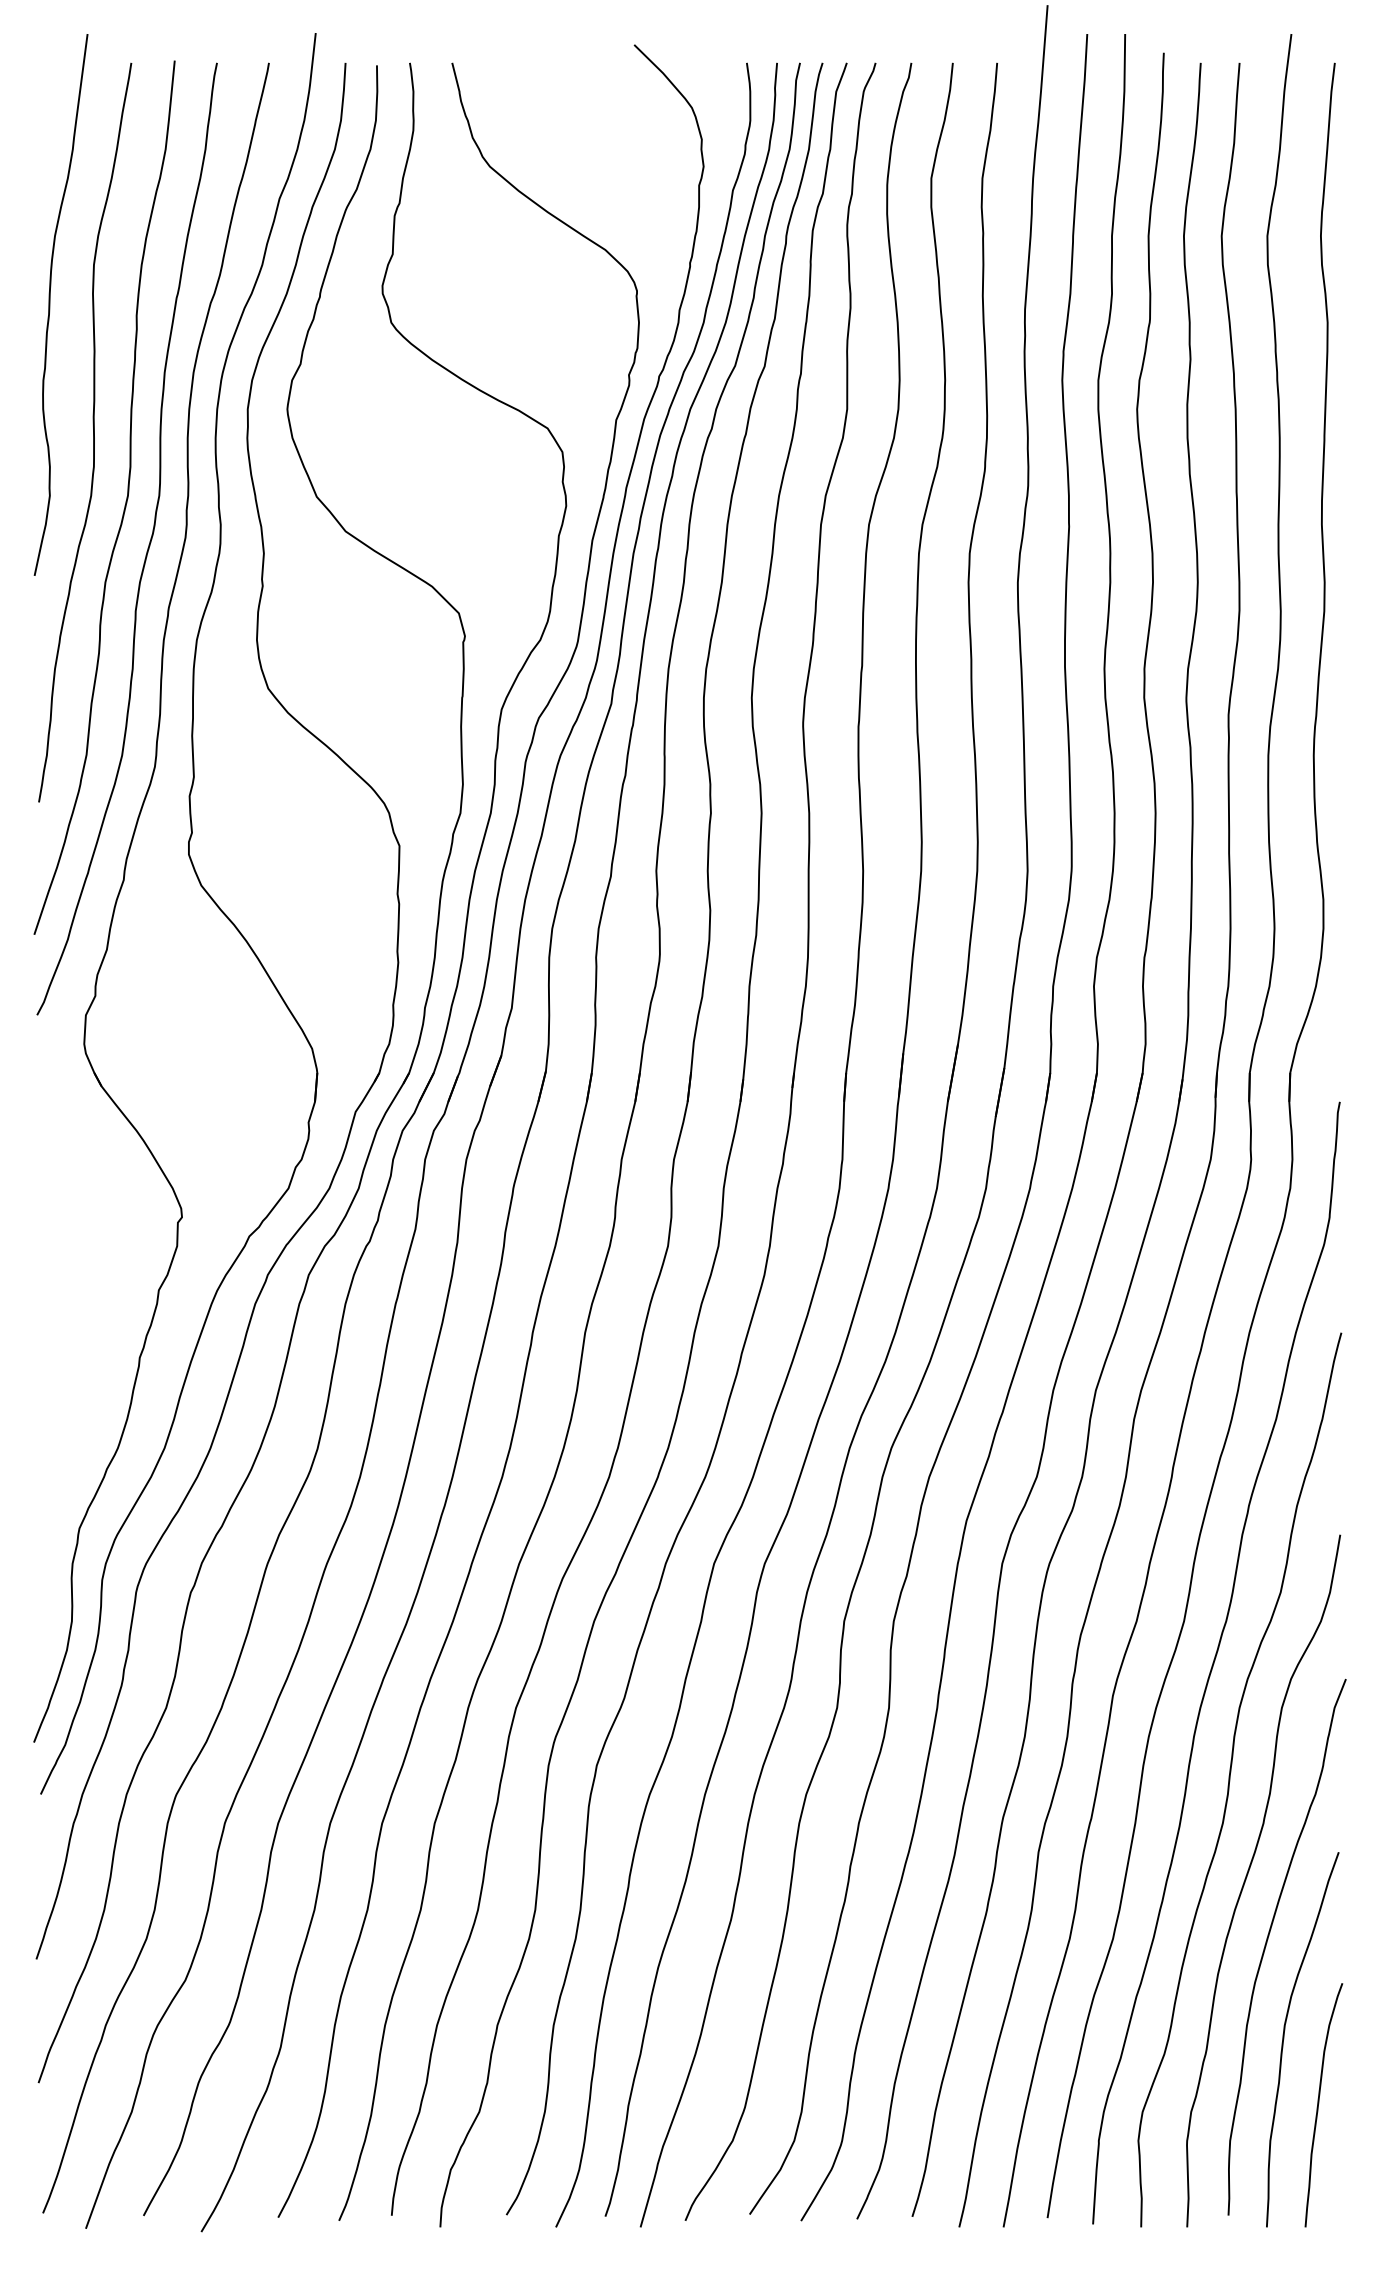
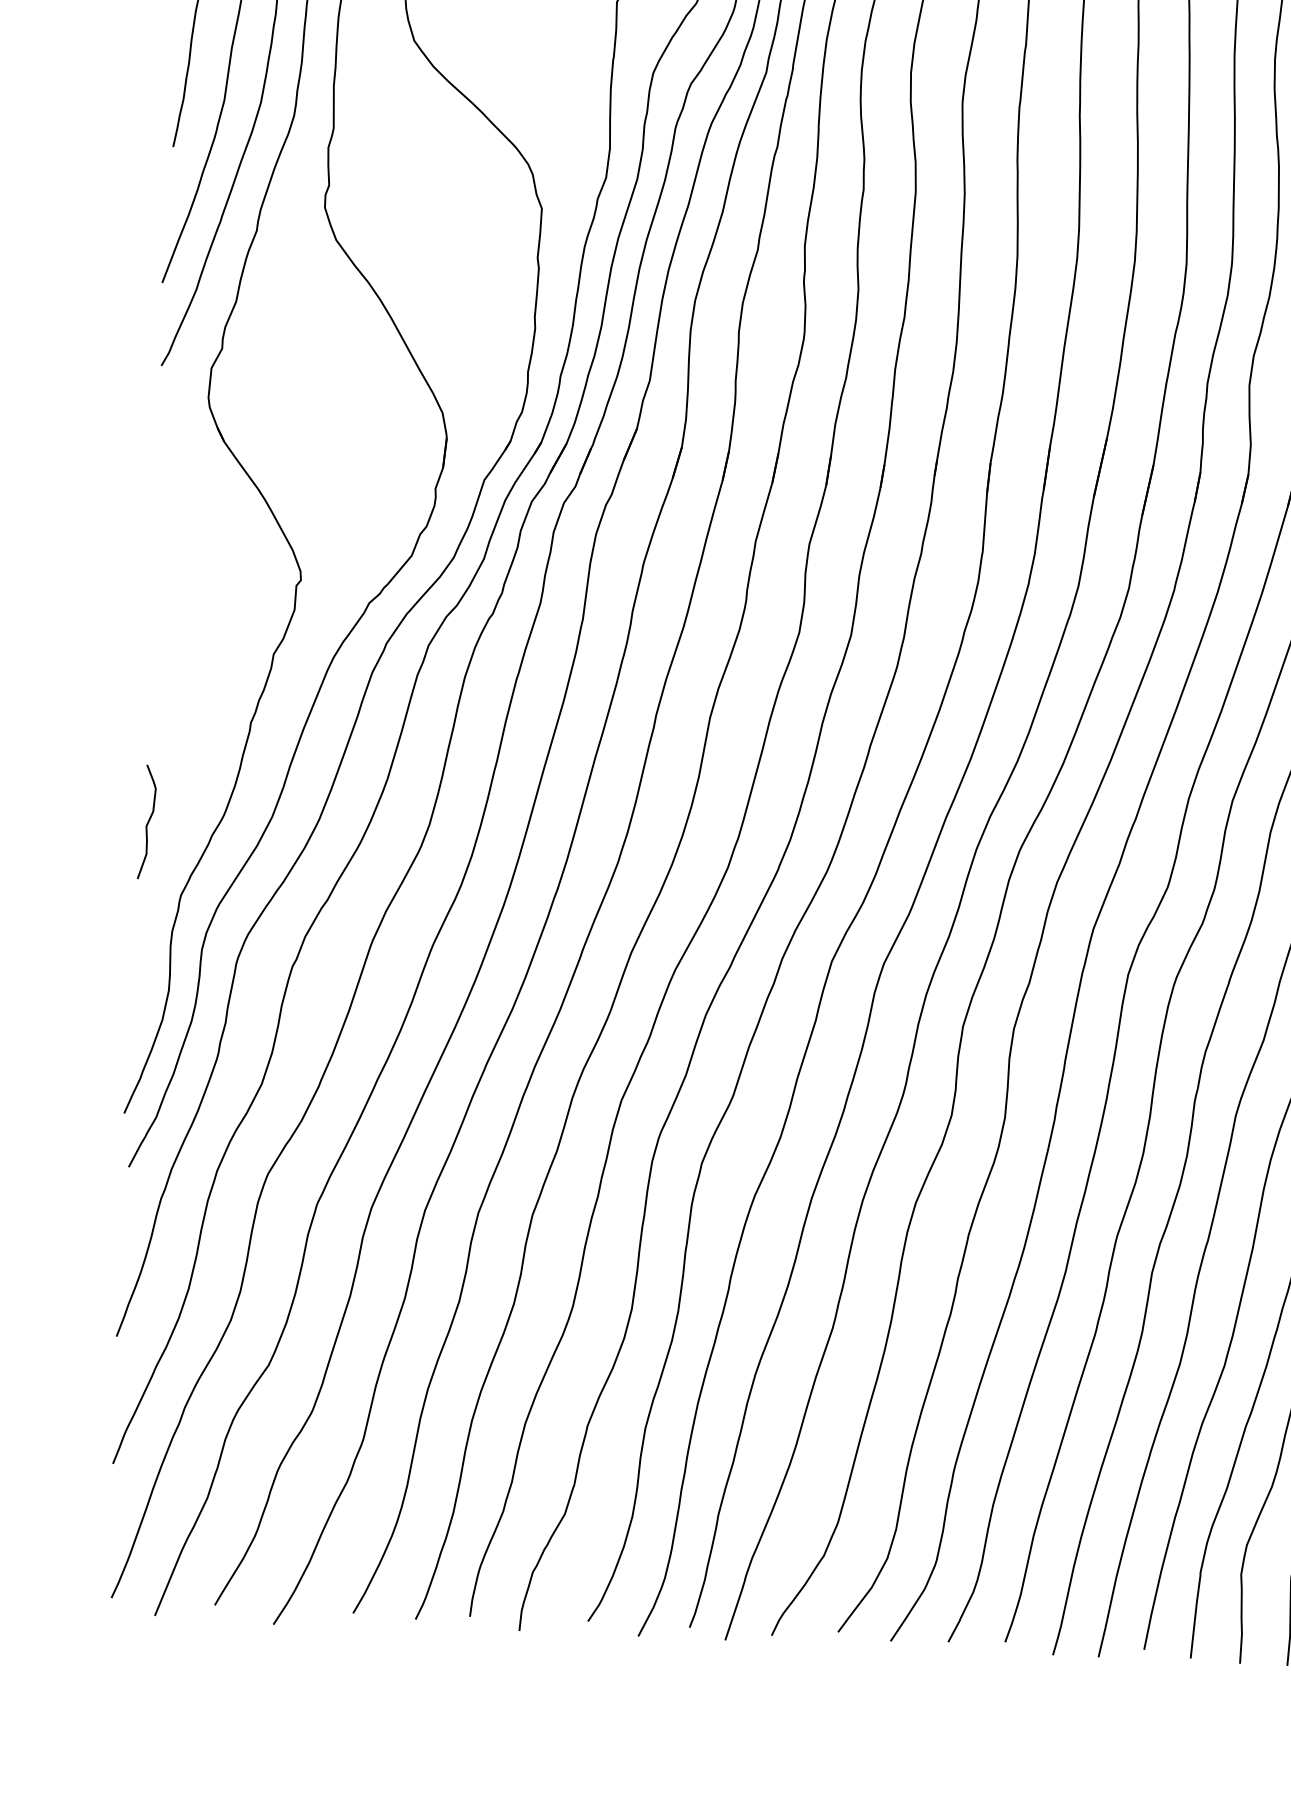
curve: (43, 1458) -> (147, 821), added

